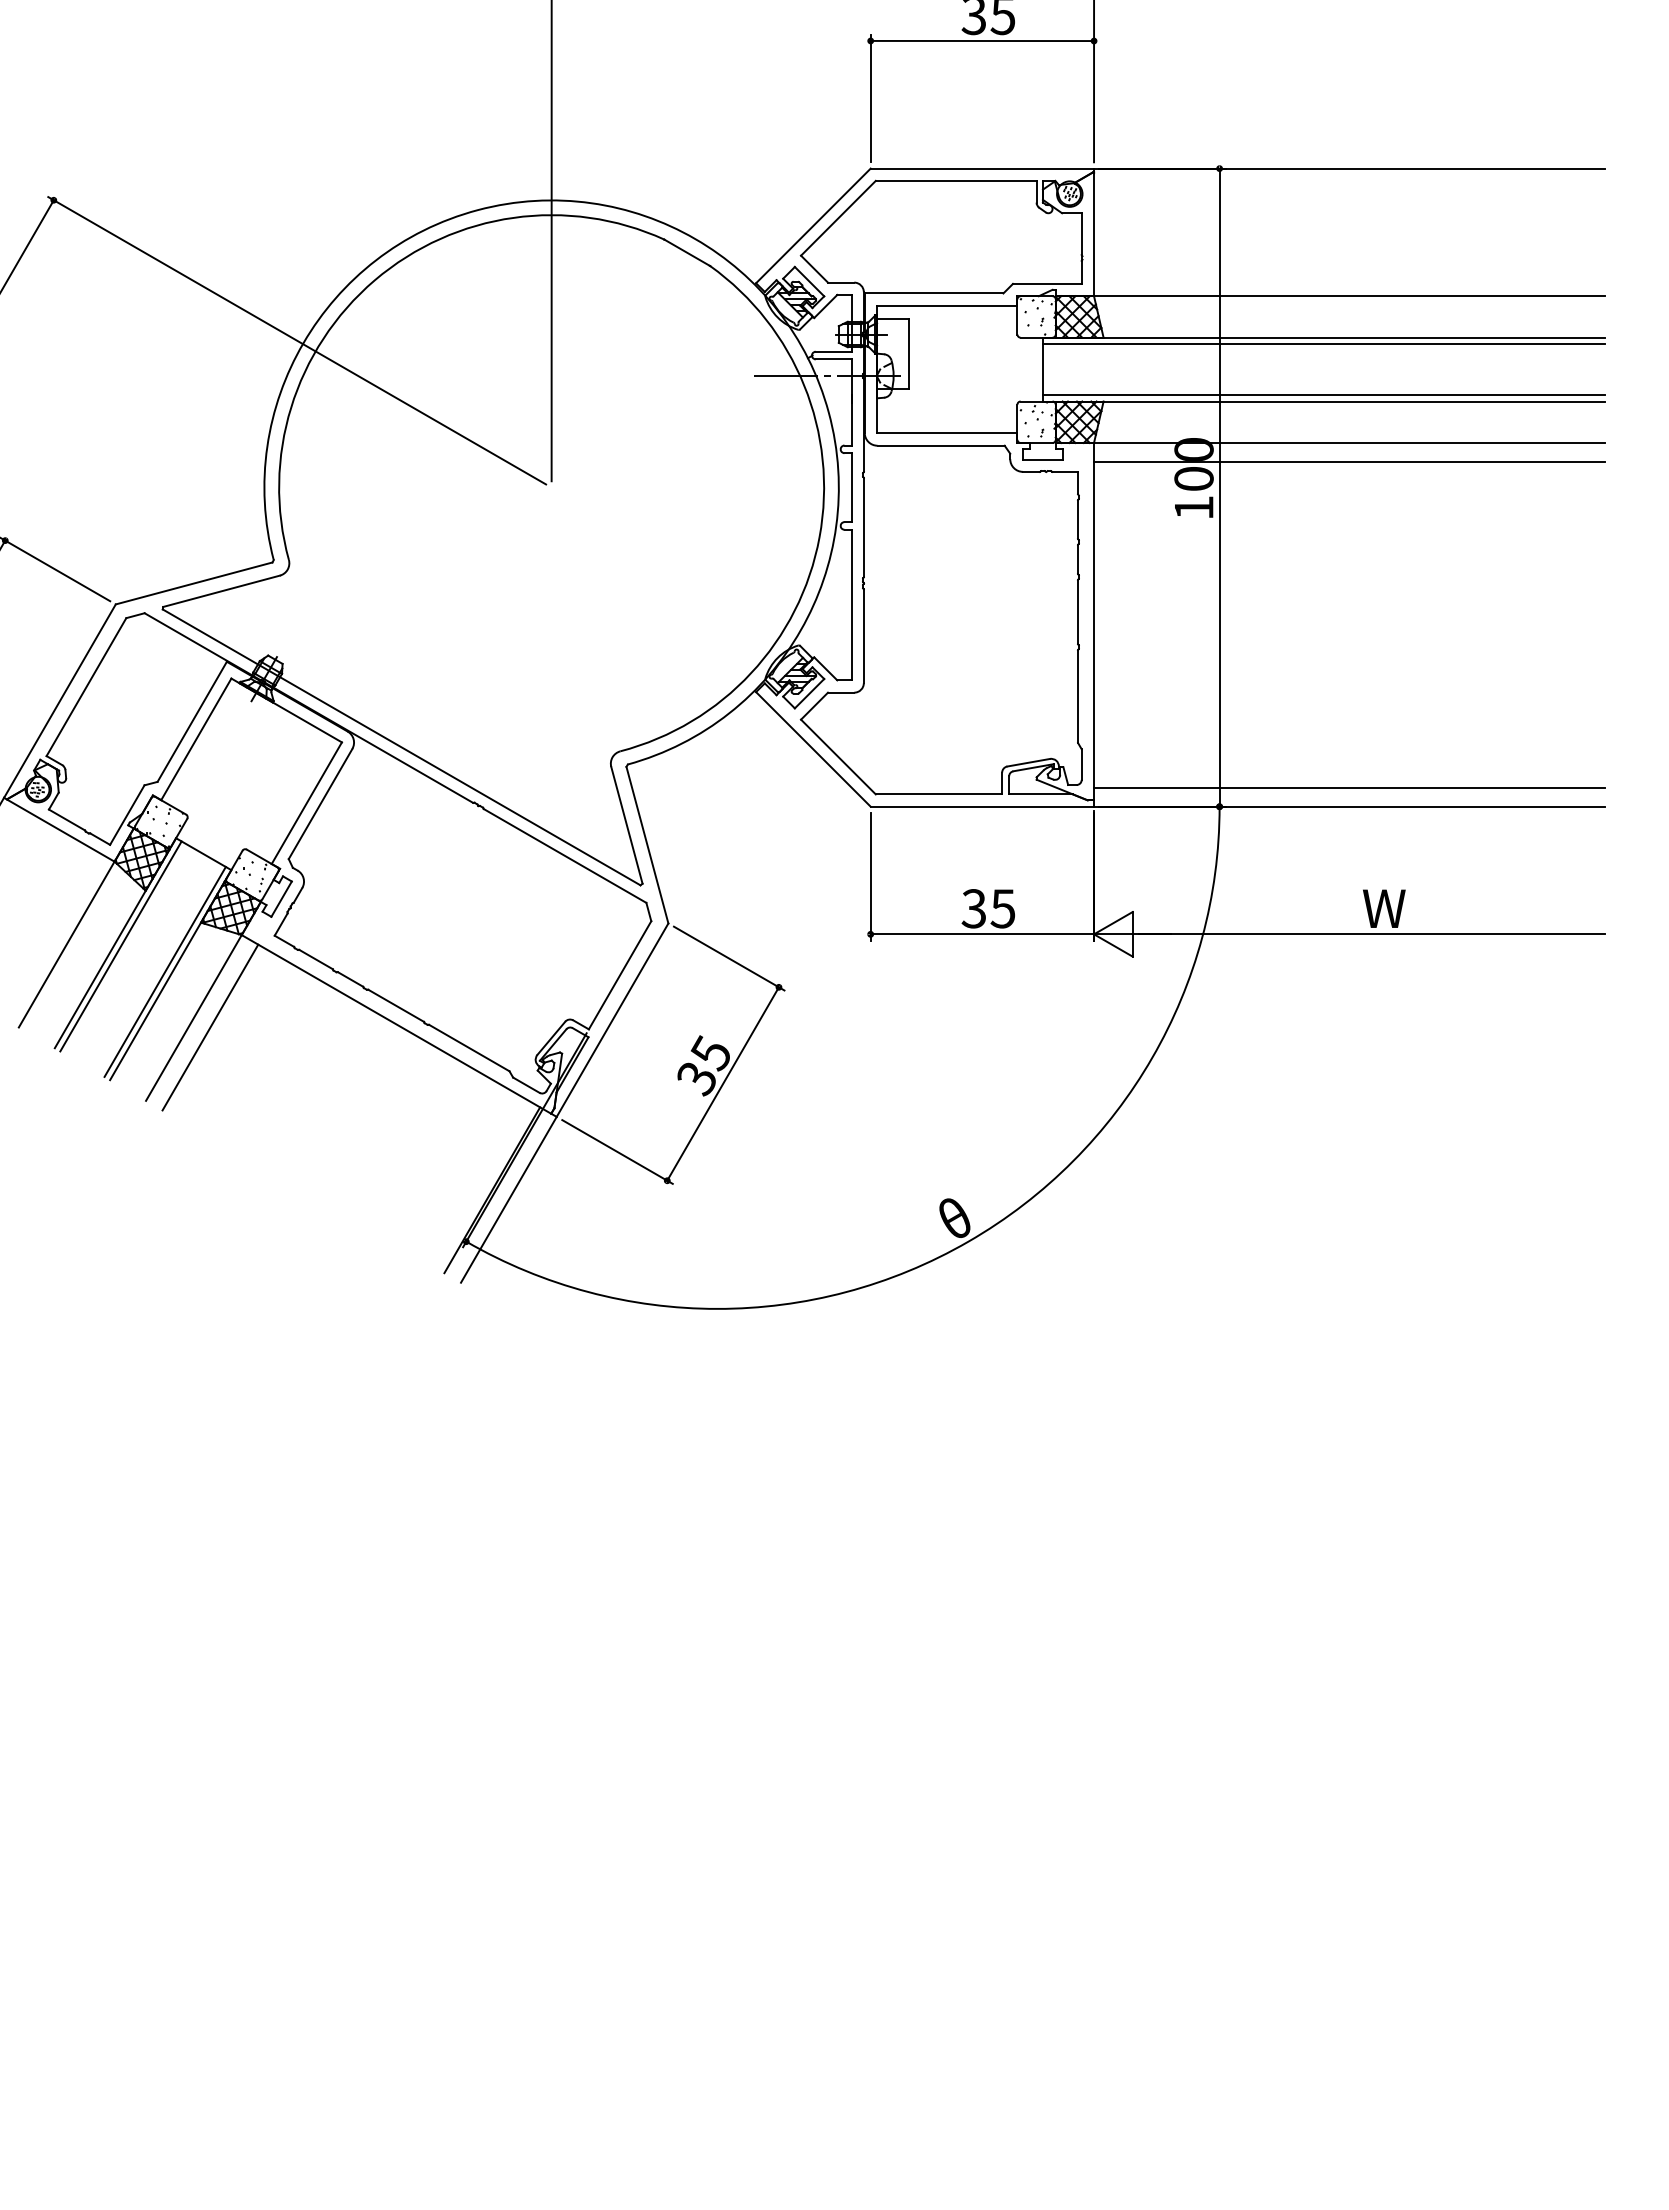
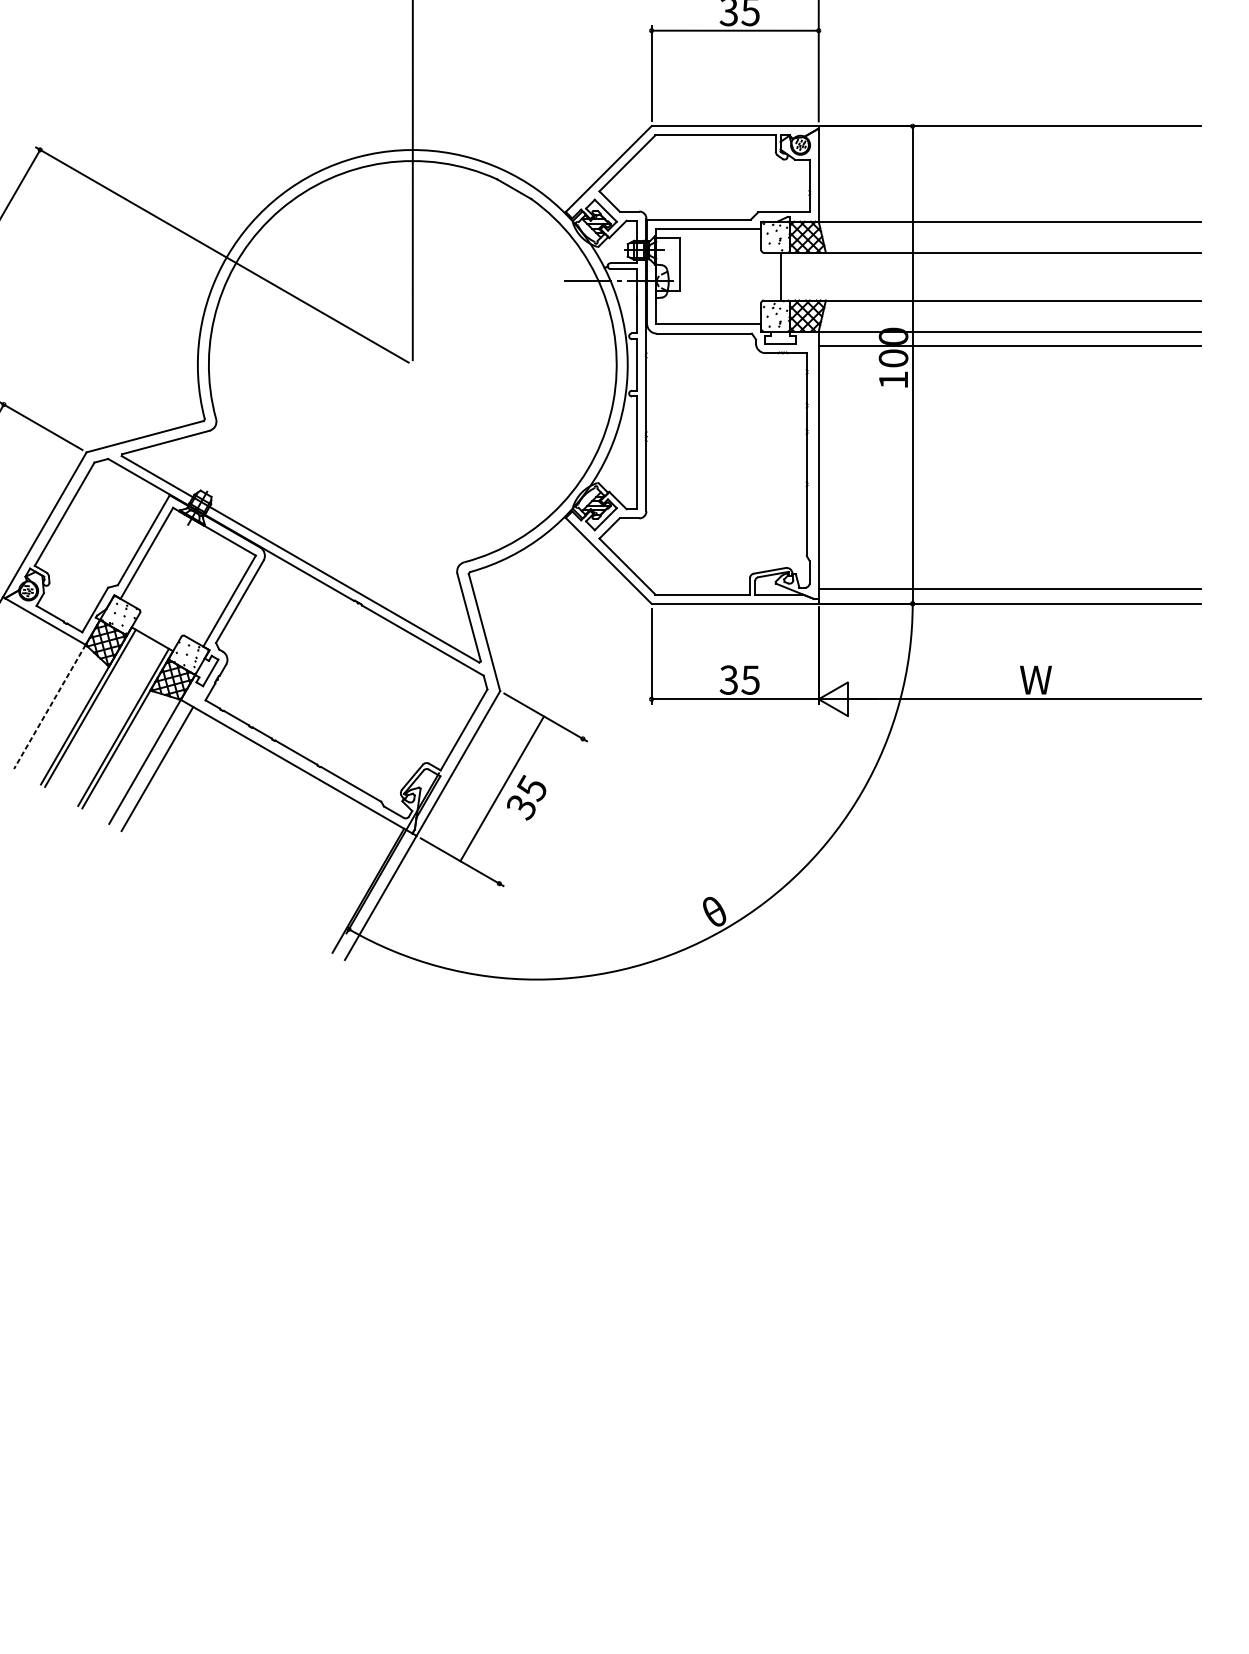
line: (1323, 344) -> (990, 257), removed
line: (1323, 395) -> (990, 296), removed
line: (66, 944) -> (49, 706), solid -> dashed
line: (722, 1083) -> (501, 788), moved

